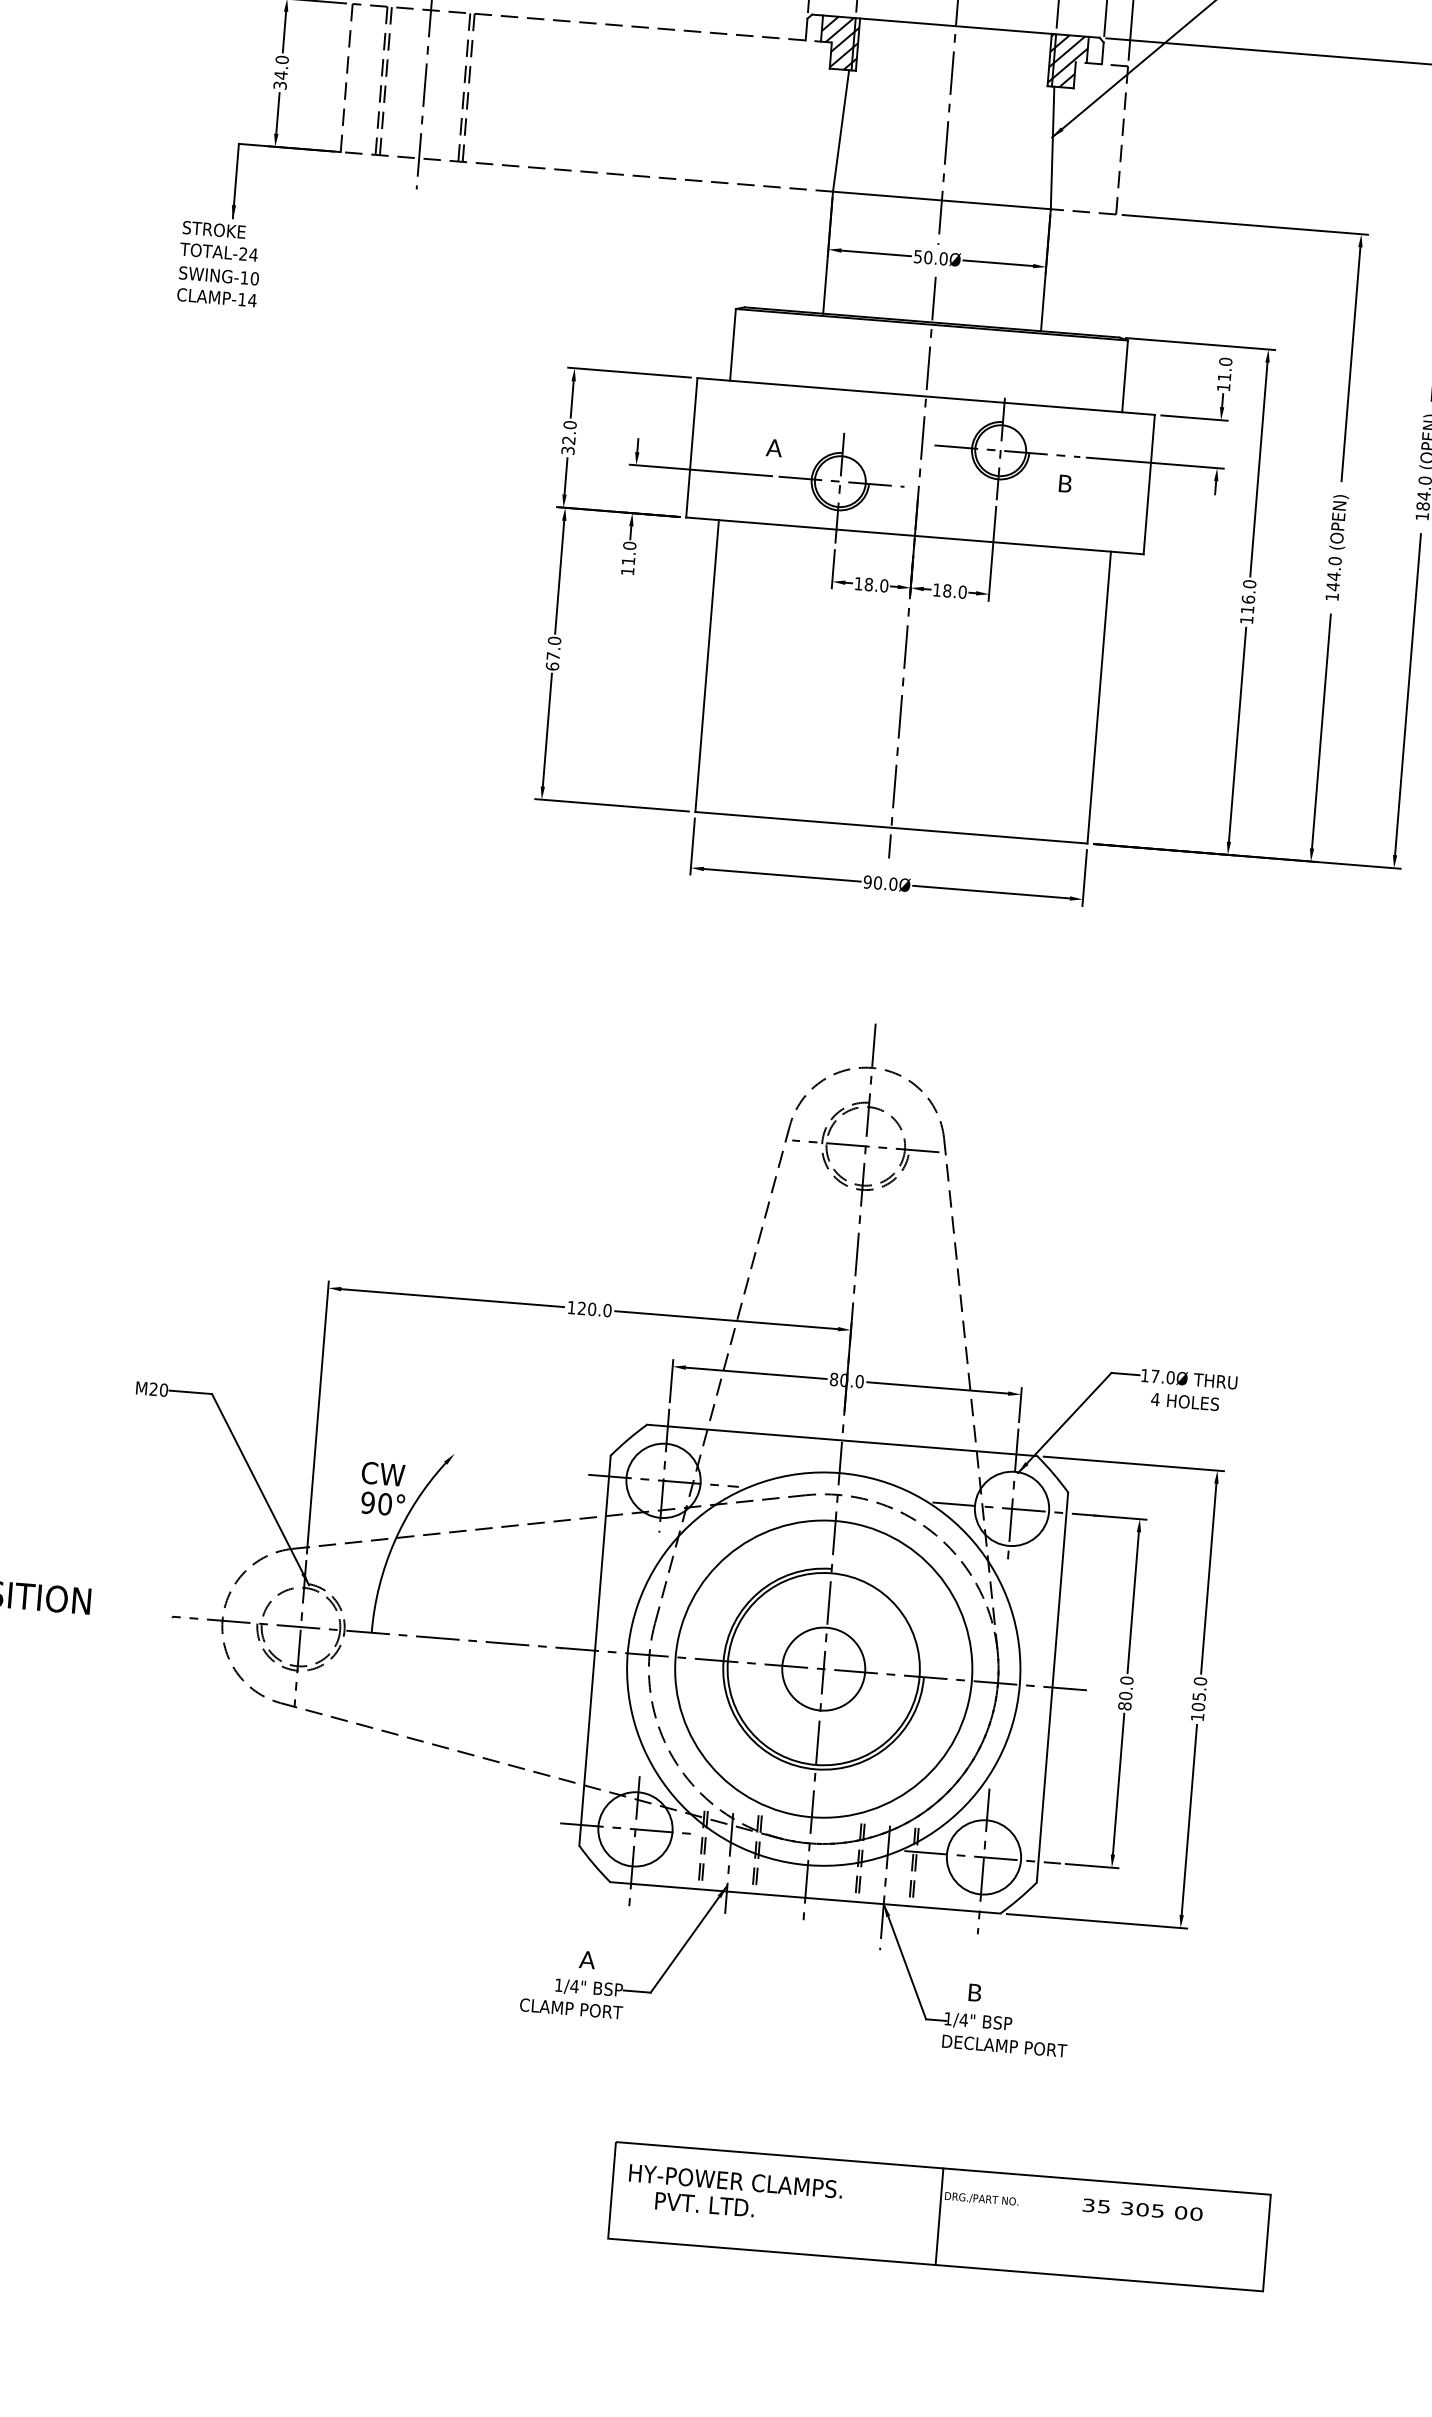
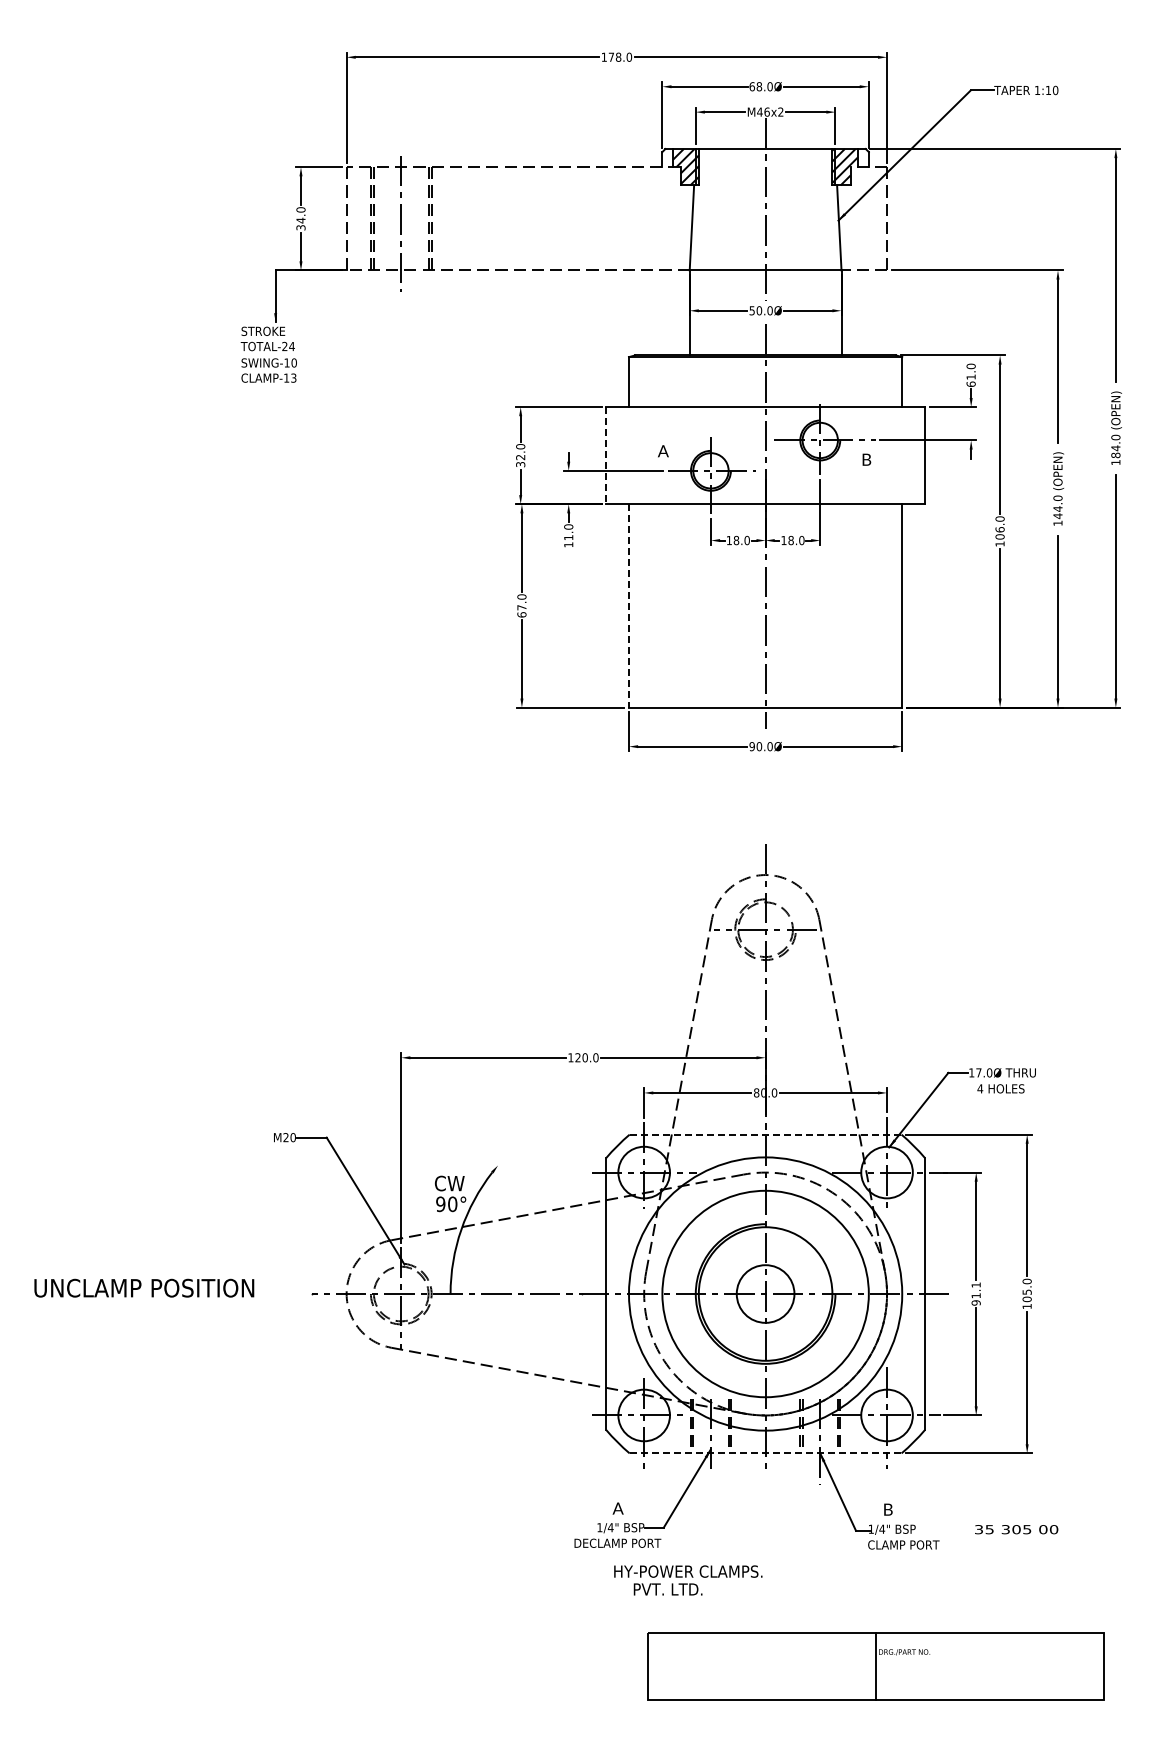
text: (252, 299) -> (293, 377), CLAMP-14 -> CLAMP-13
text: (1222, 386) -> (970, 383), 11.0 -> 61.0
line: (692, 447) -> (606, 455), solid -> dashed
text: (1246, 609) -> (999, 536), 116.0 -> 106.0
line: (706, 665) -> (628, 605), solid -> dashed
line: (842, 1440) -> (765, 1134), solid -> dashed
text: (1124, 1692) -> (975, 1293), 80.0 -> 91.1
line: (805, 1897) -> (765, 1453), solid -> dashed
text: (582, 2008) -> (617, 1542), CLAMP PORT -> DECLAMP PORT
text: (1004, 2045) -> (911, 1544), DECLAMP PORT -> CLAMP PORT
text: (735, 2194) -> (688, 1580), moved
text: (1142, 2209) -> (1016, 1529), moved

